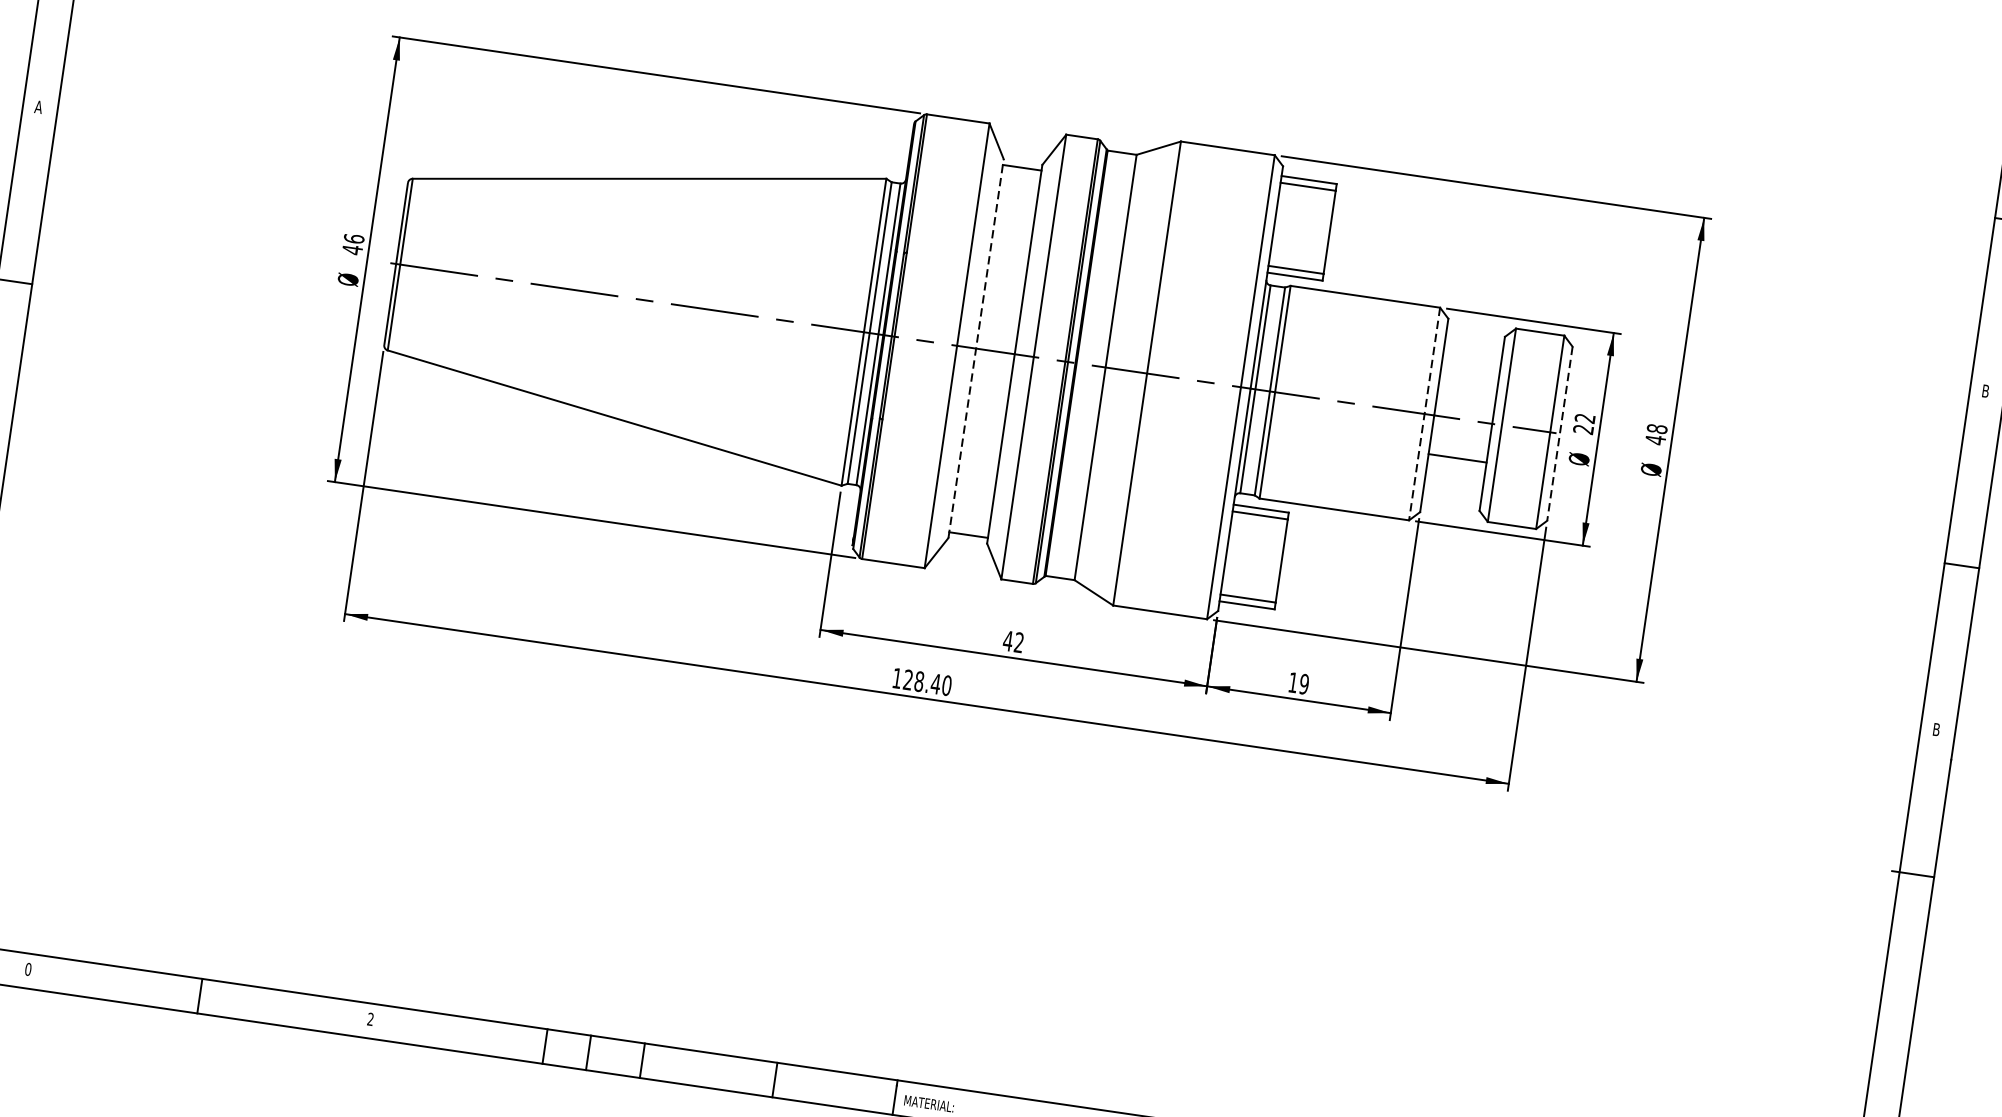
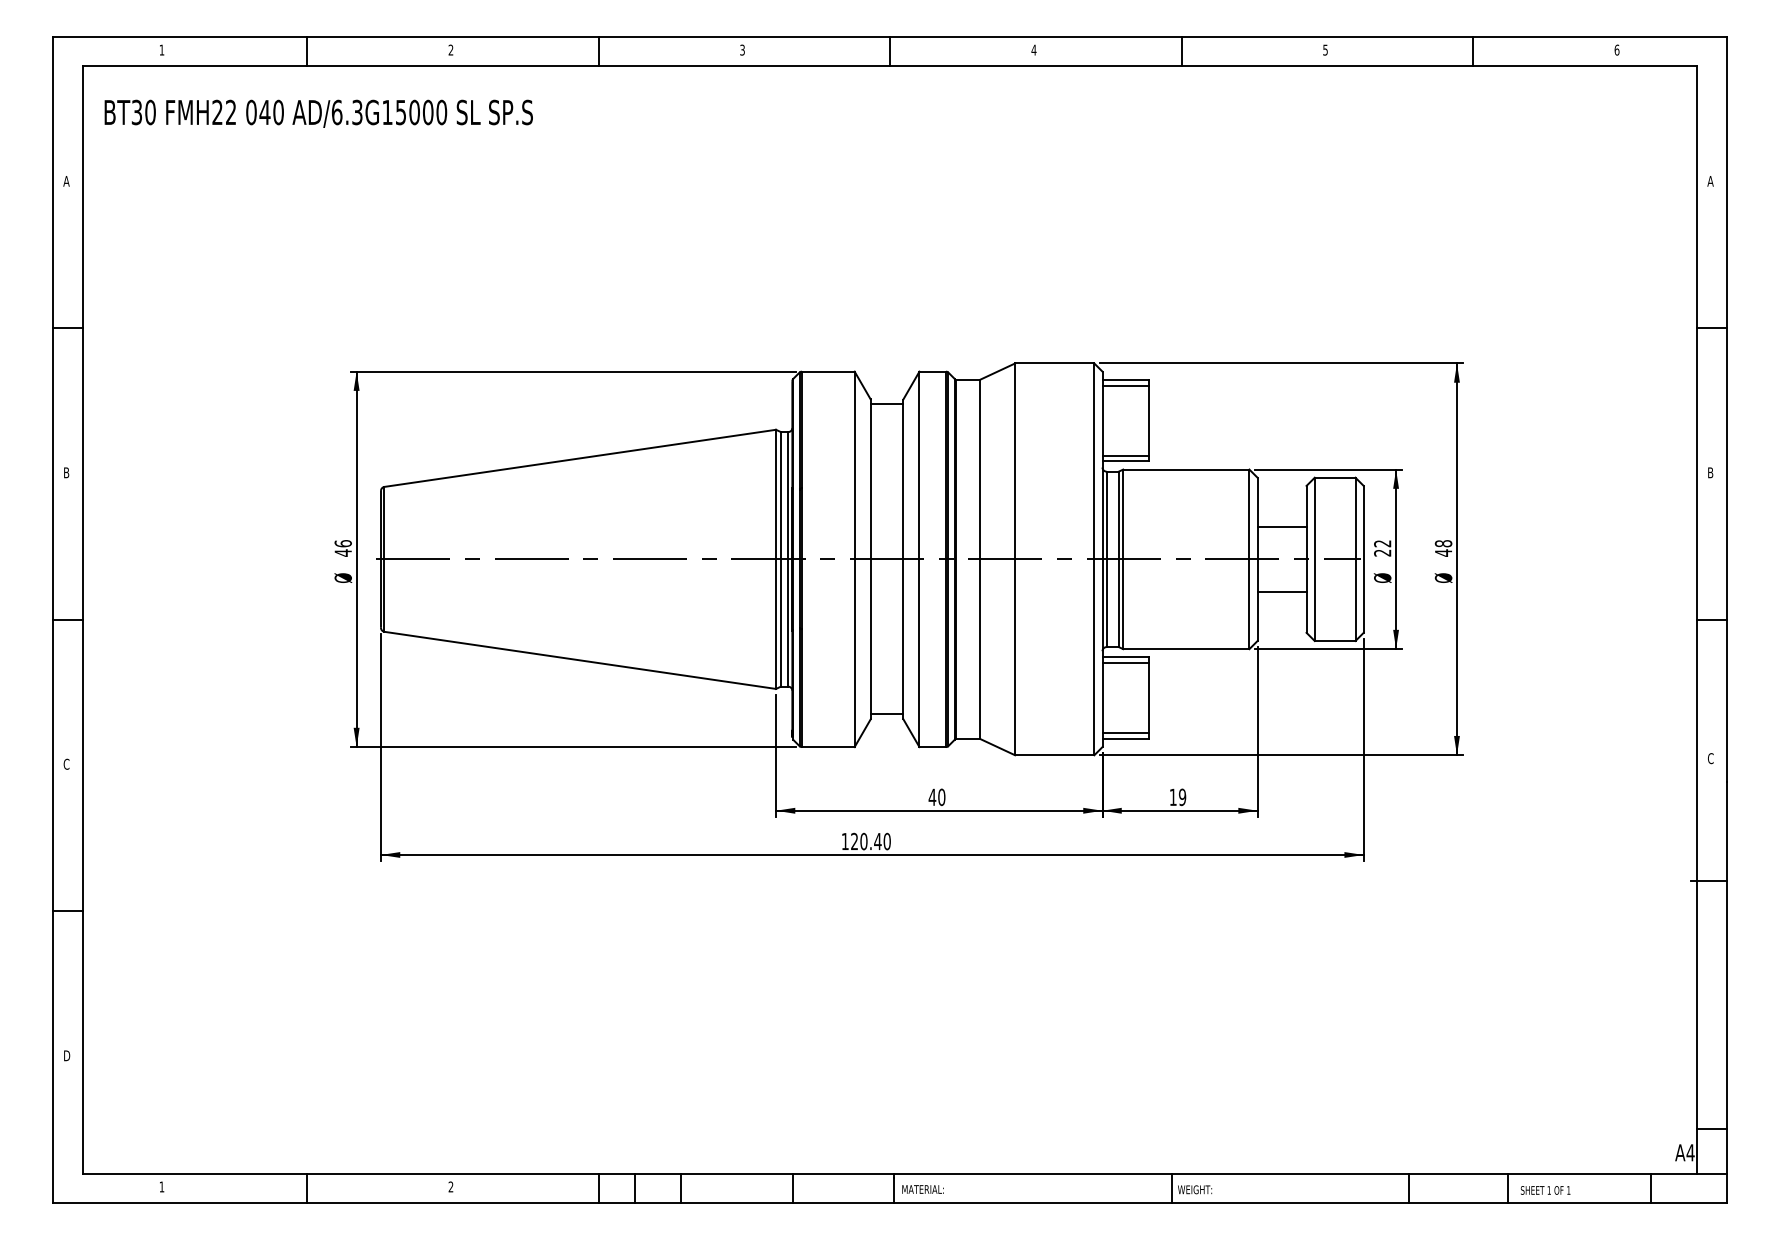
text: (38, 106) -> (66, 472), A -> B
line: (975, 348) -> (870, 559), dashed -> solid
line: (1468, 380) -> (1281, 526), added
line: (1424, 414) -> (1249, 559), dashed -> solid
line: (1559, 433) -> (1363, 559), dashed -> solid
text: (1018, 642) -> (941, 797), 42 -> 40
text: (918, 681) -> (863, 841), 128.40 -> 120.40
text: (1936, 729) -> (1710, 758), B -> C
text: (27, 968) -> (161, 1186), 0 -> 1

